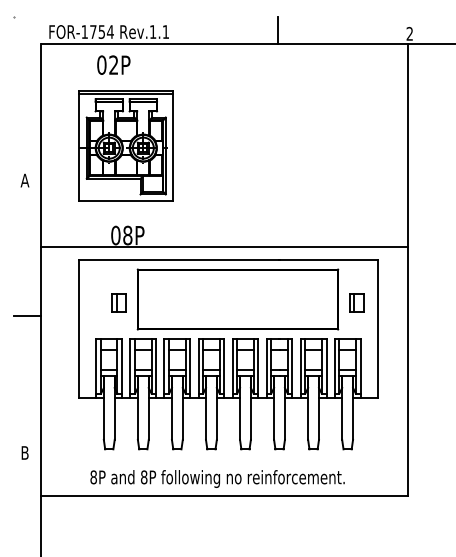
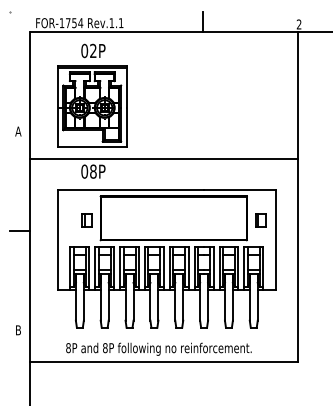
text: (113, 64) -> (93, 50), moved
line: (224, 247) -> (163, 159), moved

